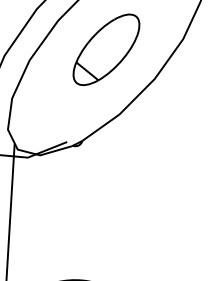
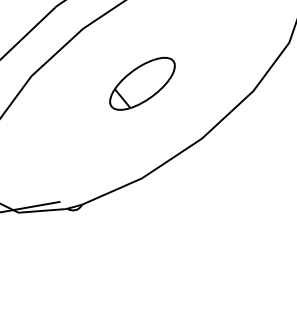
part: (106, 49) -> (142, 83), size x0.6

